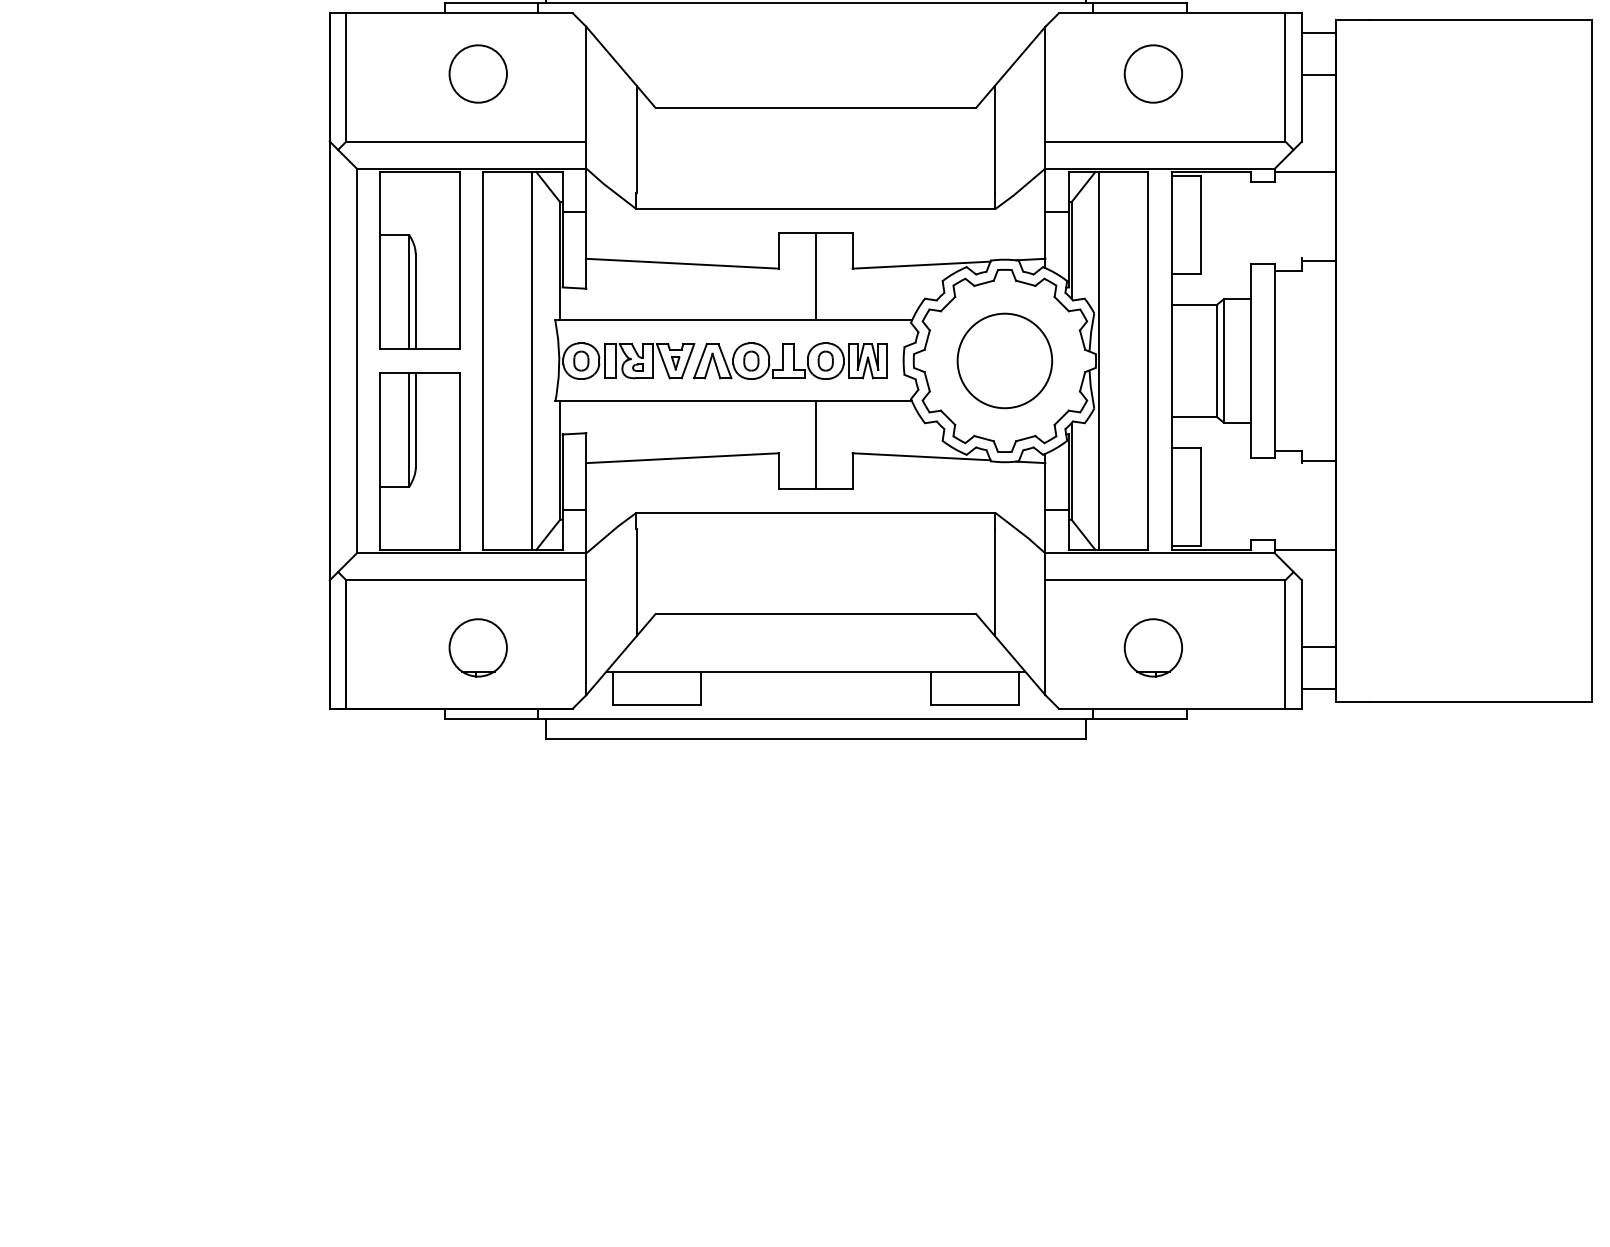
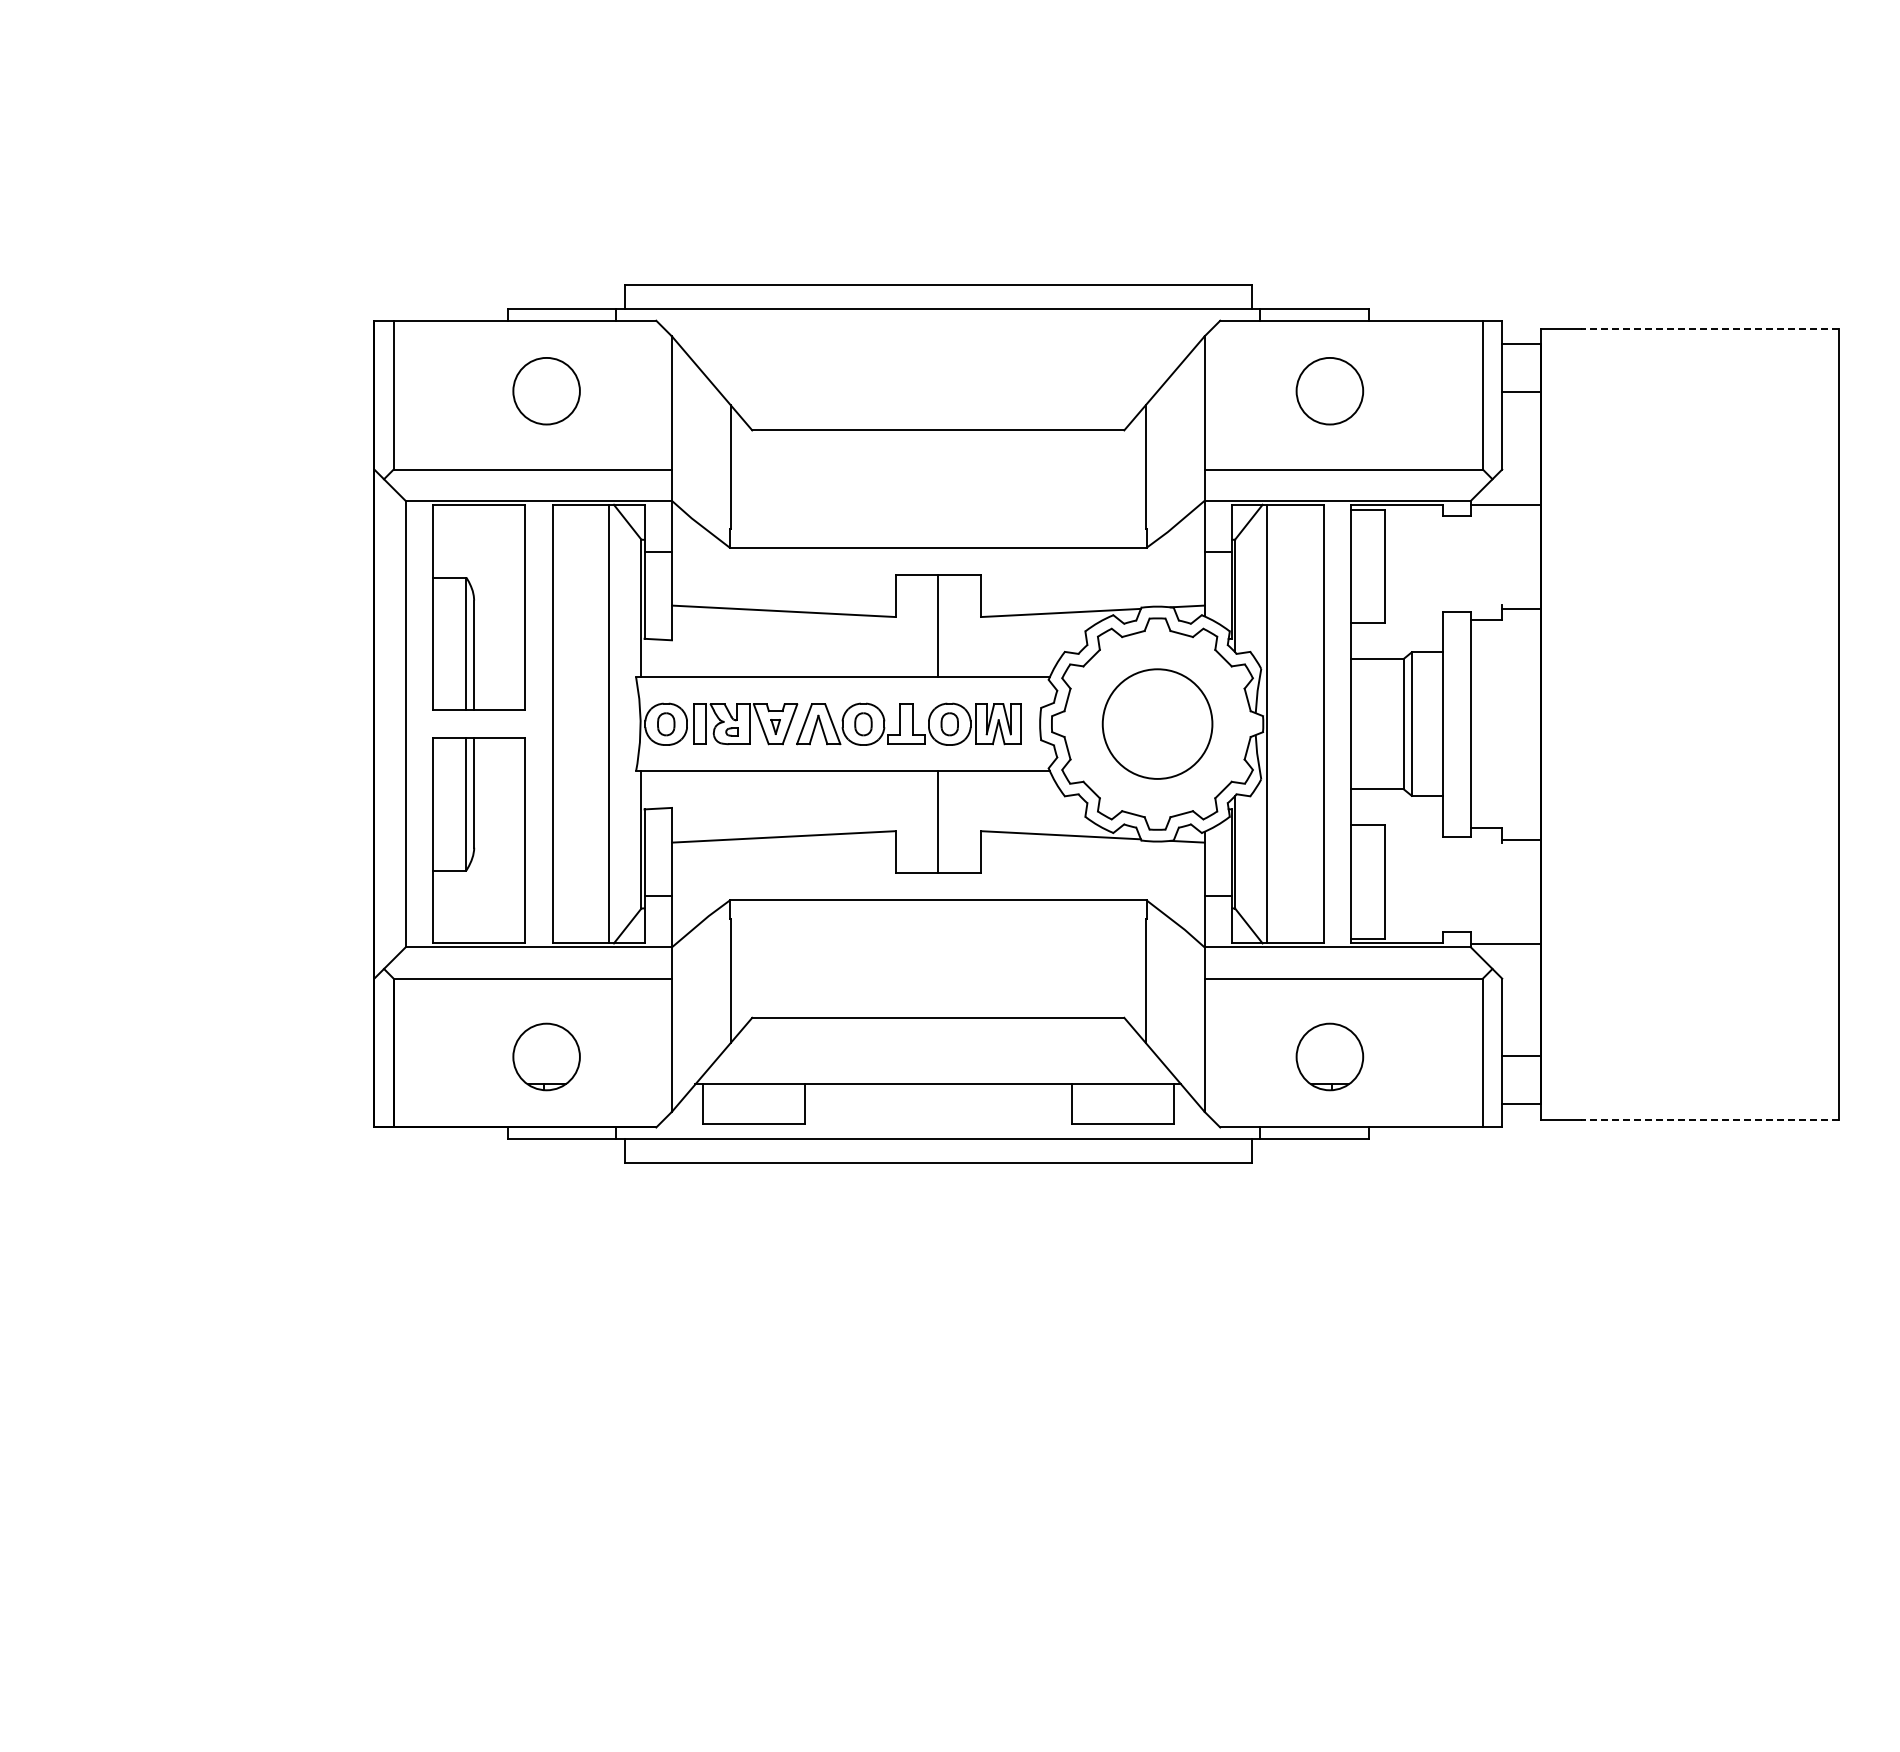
line: (1480, 19) -> (1709, 328), solid -> dashed
line: (1480, 701) -> (1709, 1119), solid -> dashed

